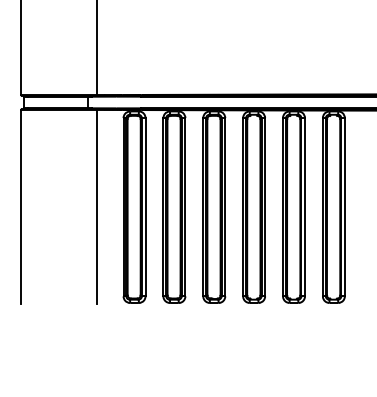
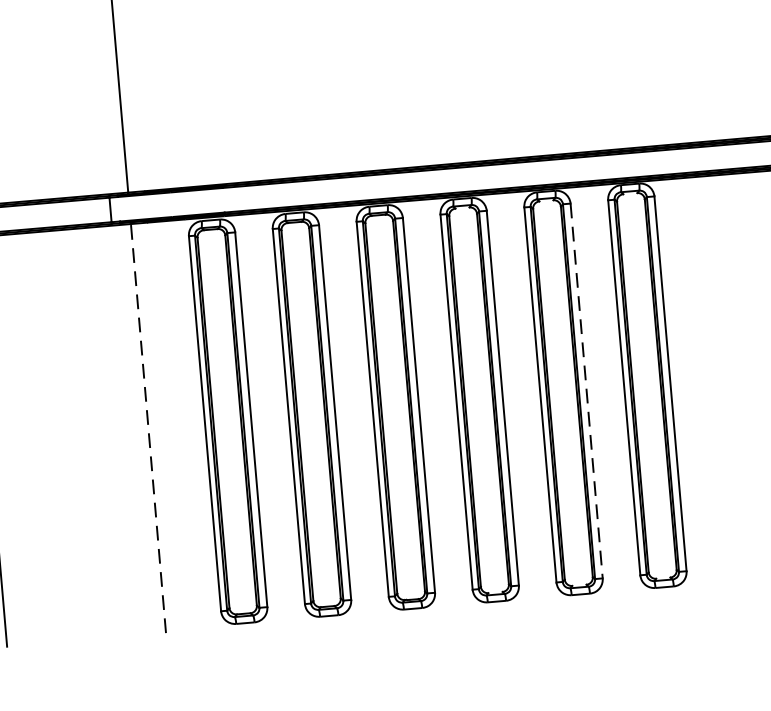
line: (96, 206) -> (147, 427), solid -> dashed
line: (305, 207) -> (587, 391), solid -> dashed

